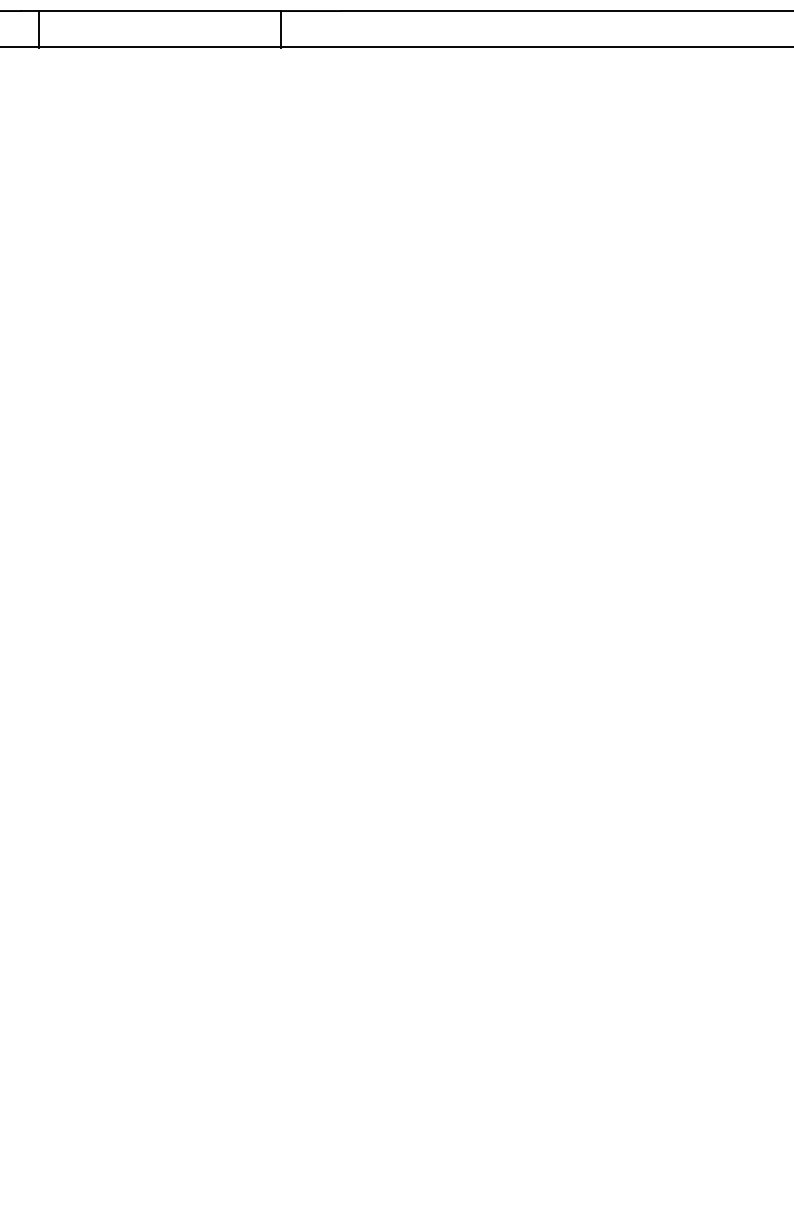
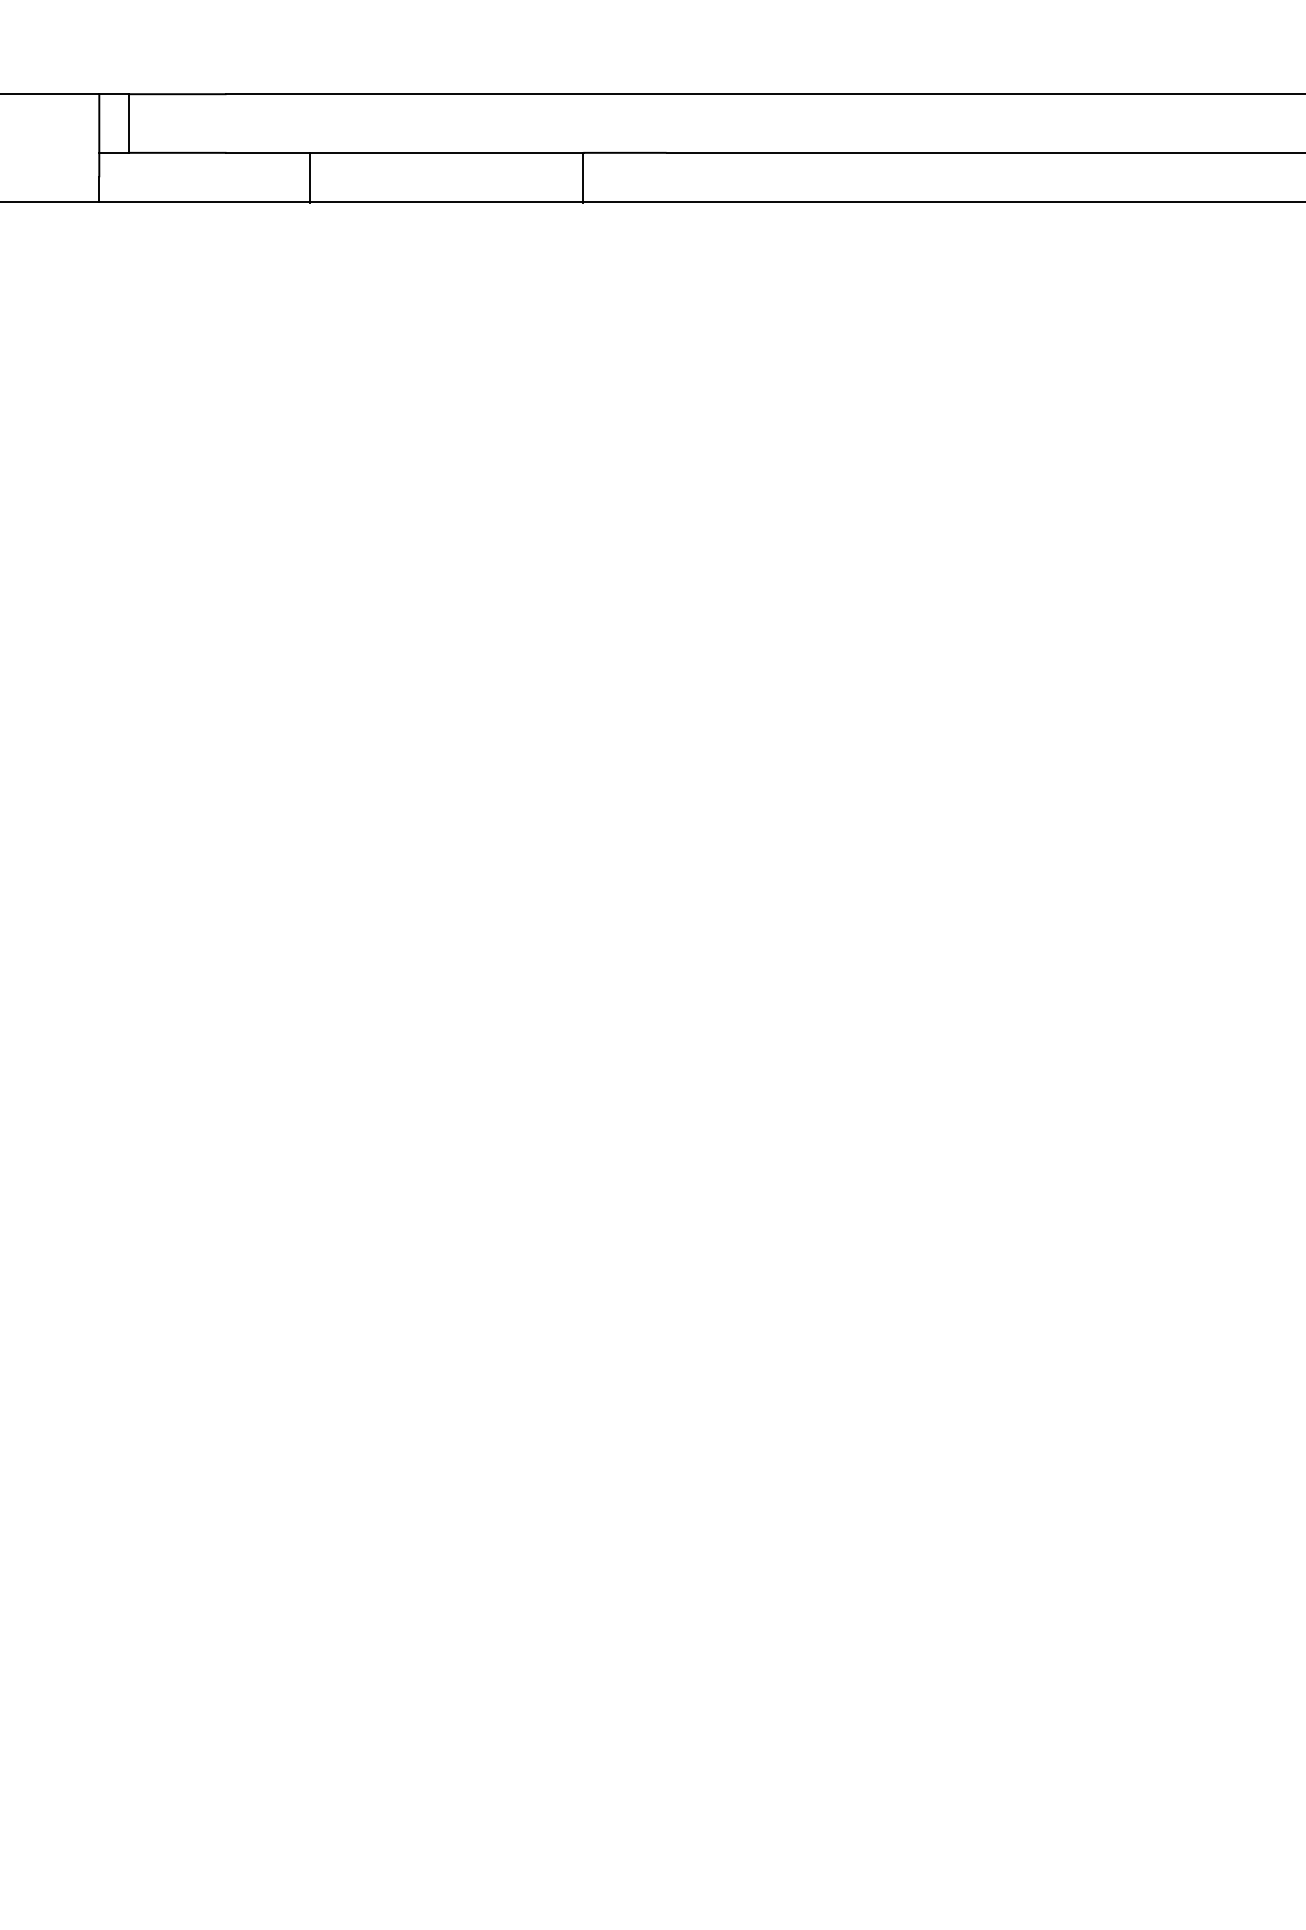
line: (38, 29) -> (309, 177), moved

